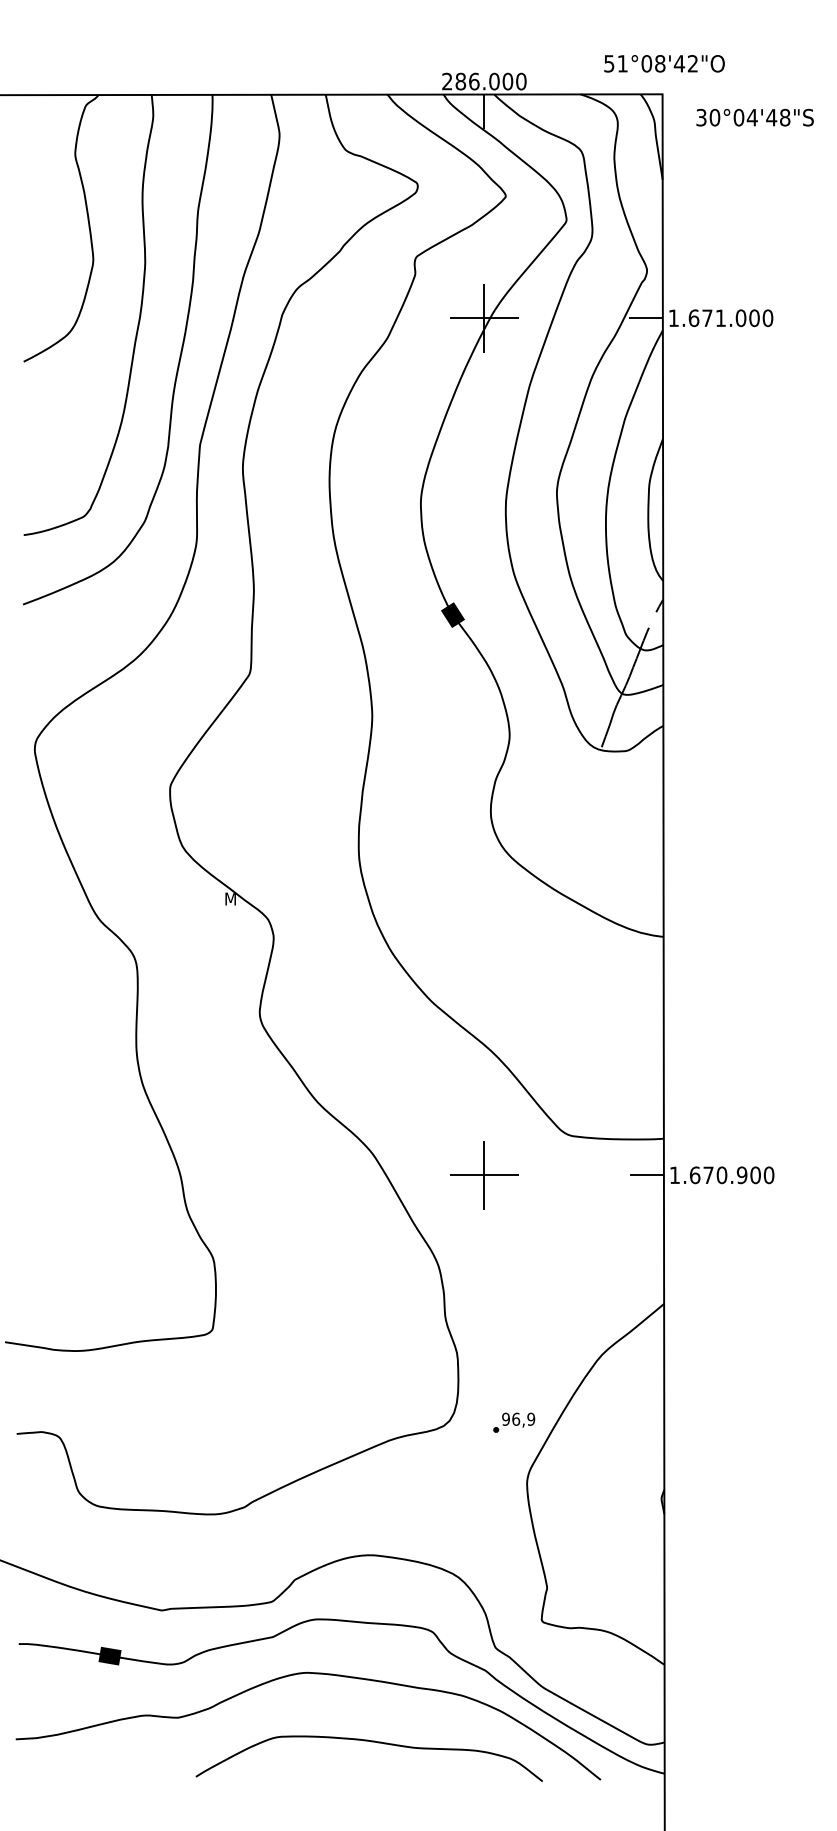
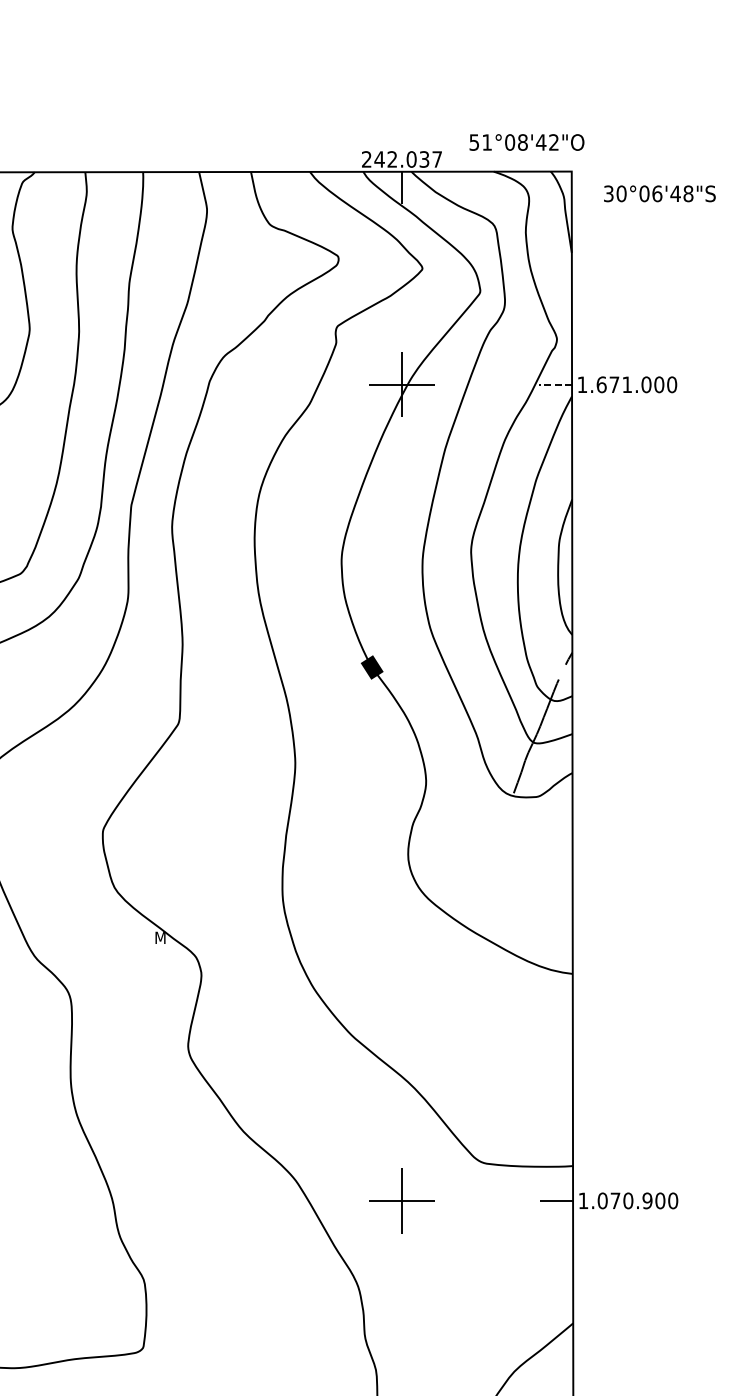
text: (664, 63) -> (526, 142), moved
text: (490, 81) -> (407, 159), 286.000 -> 242.037
text: (751, 117) -> (656, 193), 30°04'48"S -> 30°06'48"S
line: (645, 318) -> (555, 385), solid -> dashed
text: (695, 1174) -> (603, 1200), 1.670.900 -> 1.070.900

